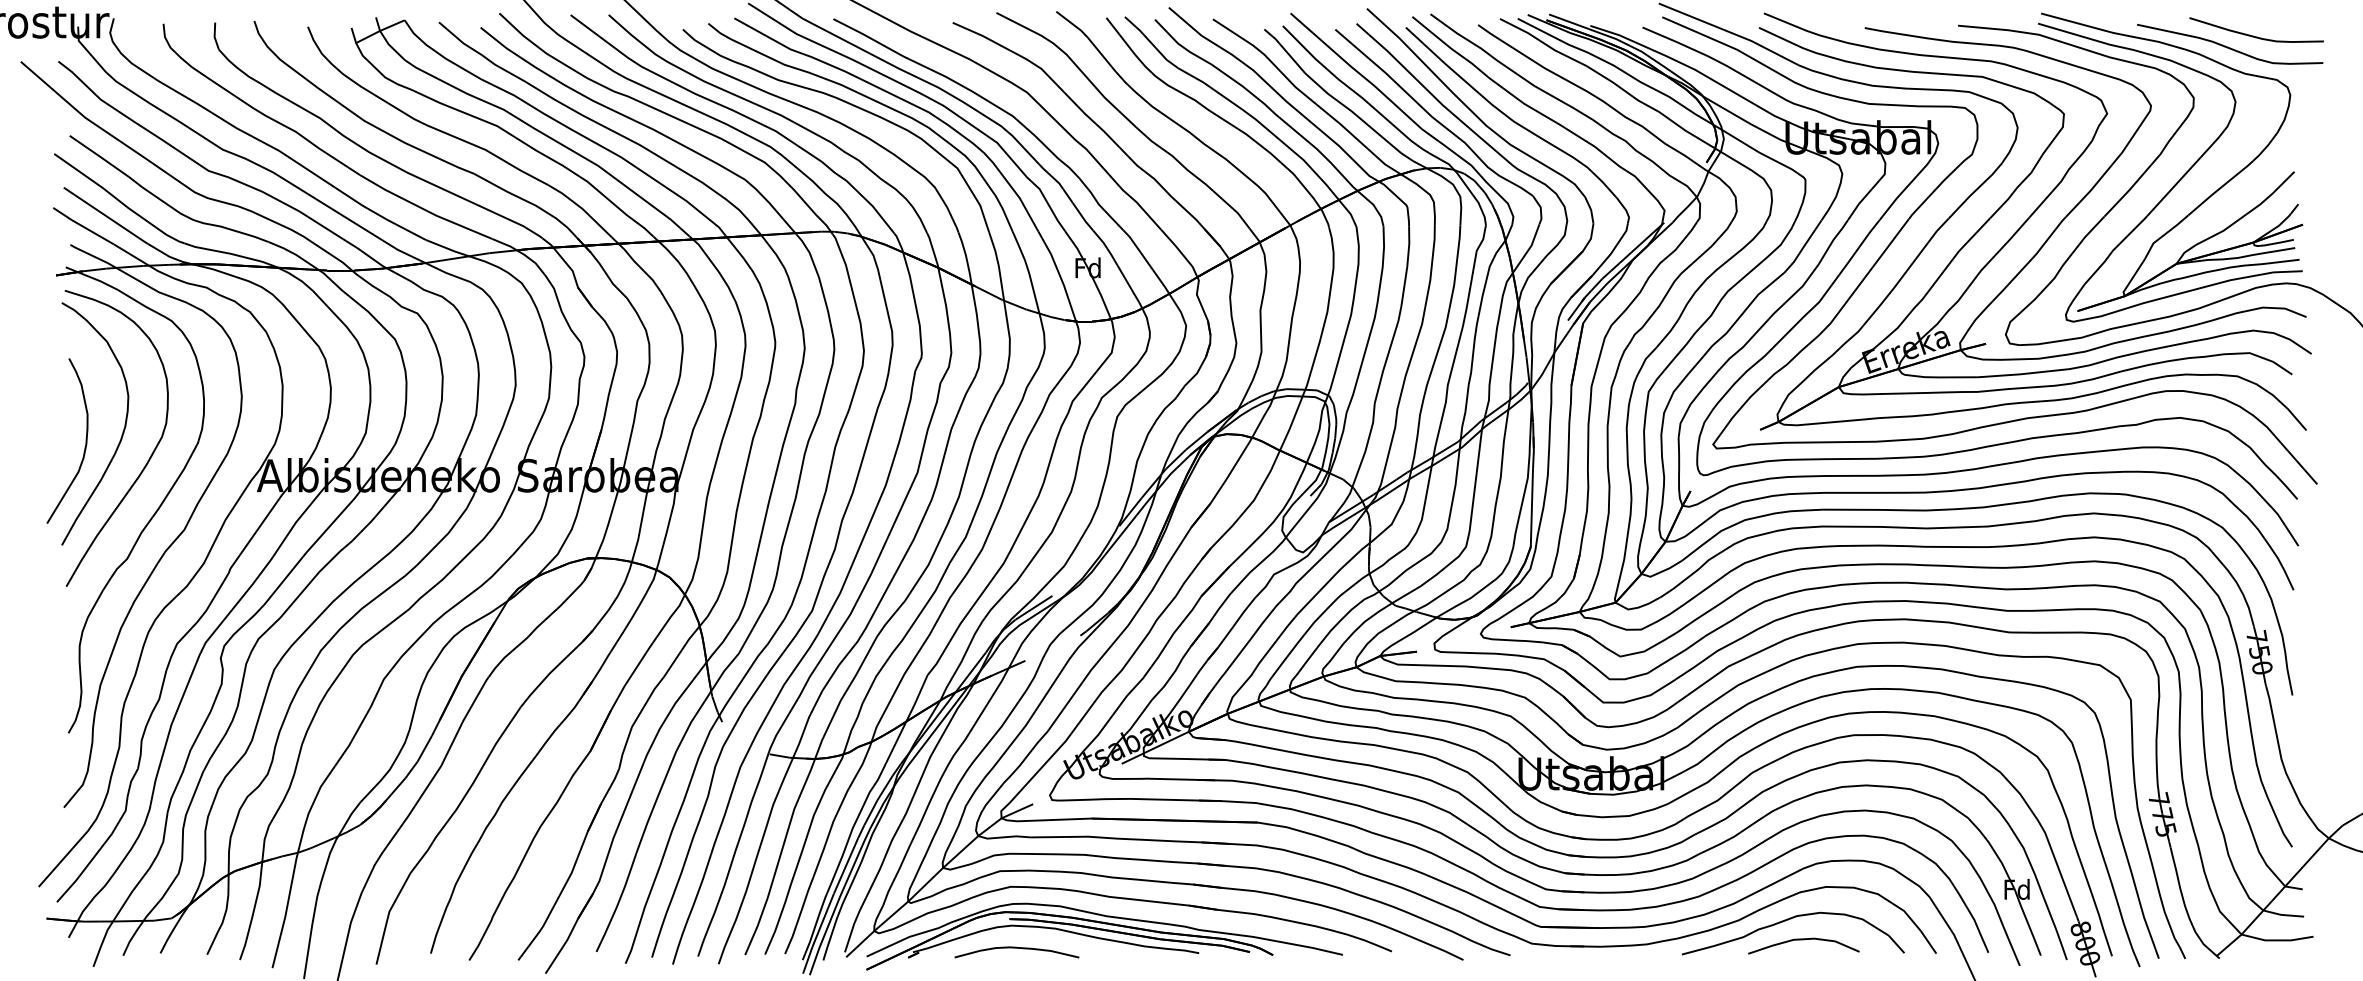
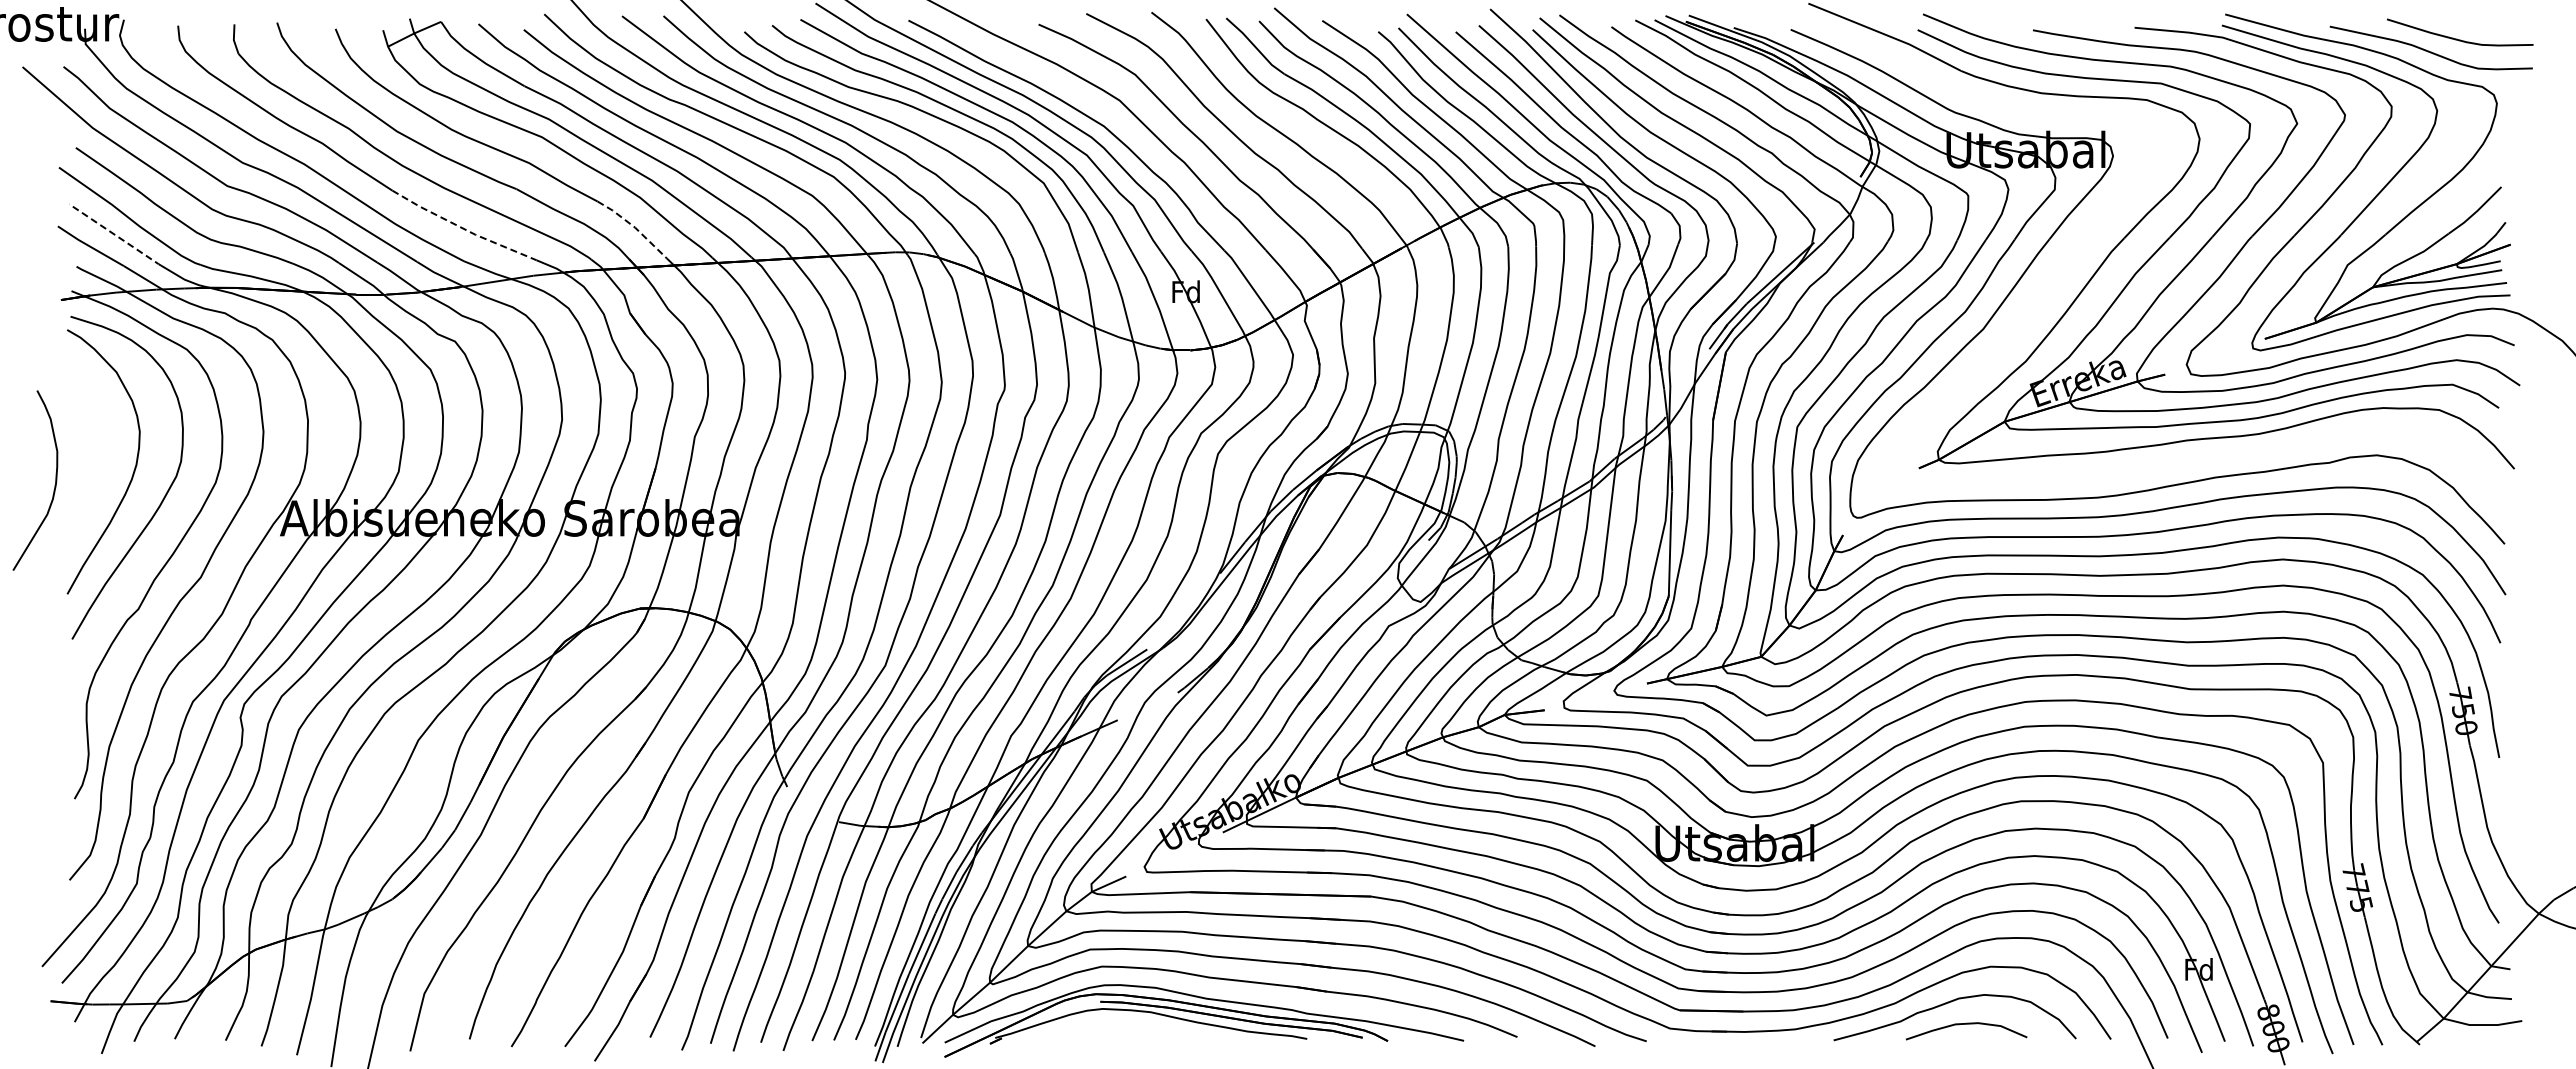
part: (1929, 197) -> (2103, 215), removed
line: (582, 208) -> (634, 227), solid -> dashed
line: (425, 209) -> (463, 228), solid -> dashed
line: (106, 216) -> (115, 235), solid -> dashed
curve: (84, 445) -> (54, 485), moved
curve: (1017, 949) -> (1109, 1034), removed

